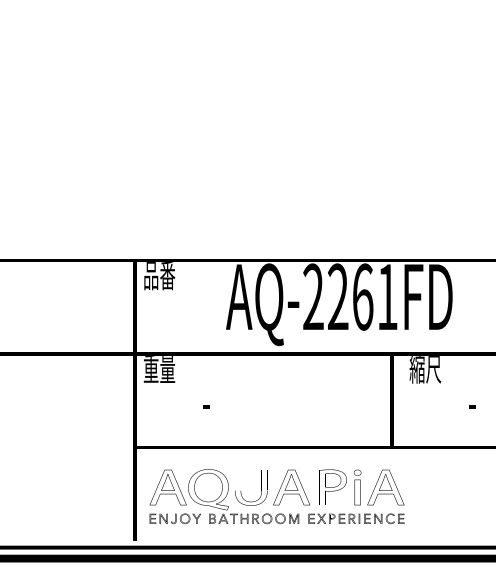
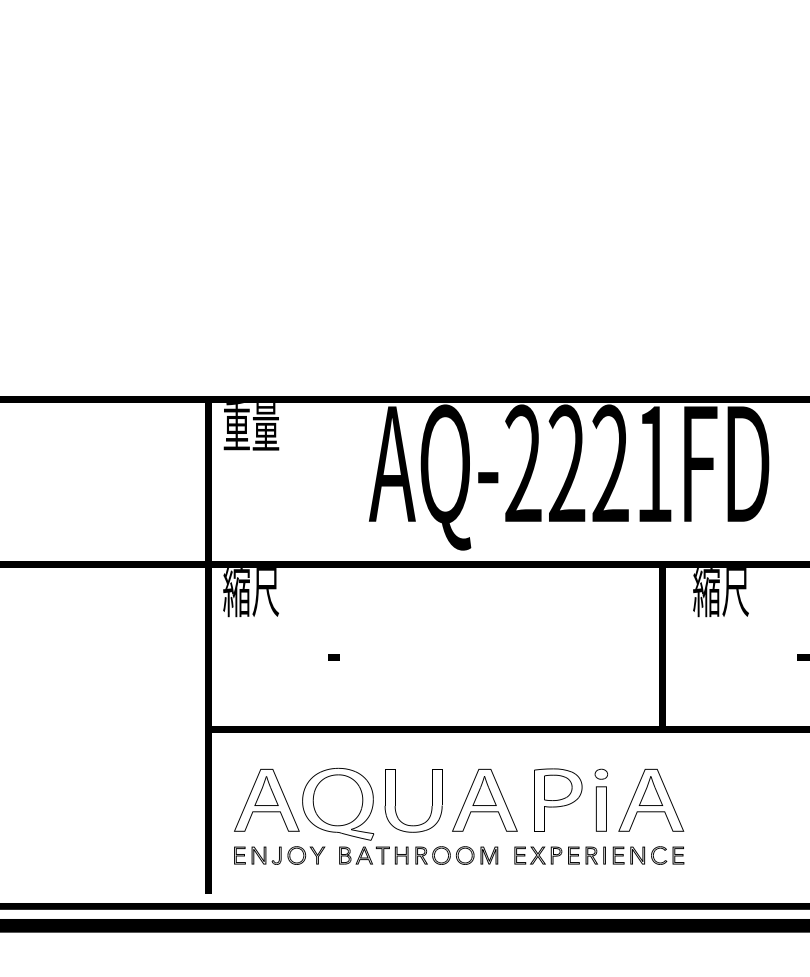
text: (159, 276) -> (251, 427), 品番 -> 重量
text: (362, 296) -> (609, 462), AQ-2261FD -> AQ-2221FD
text: (159, 369) -> (251, 591), 重量 -> 縮尺

